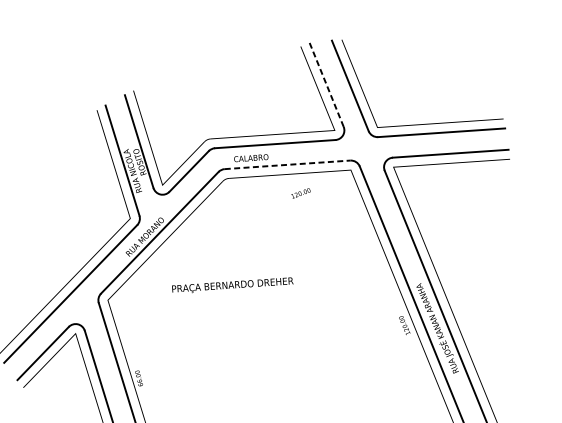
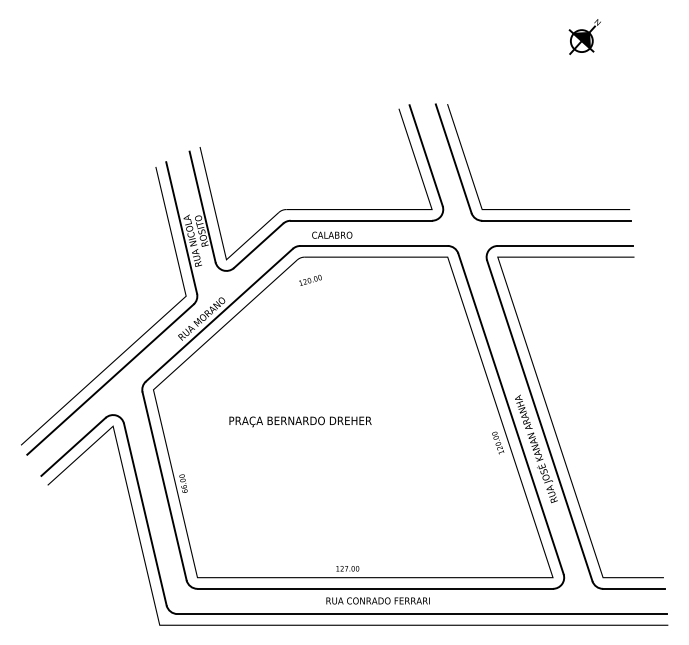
line: (326, 84) -> (426, 155), dashed -> solid
line: (287, 164) -> (374, 245), dashed -> solid
text: (300, 192) -> (310, 279), moved
text: (232, 285) -> (300, 421), moved

